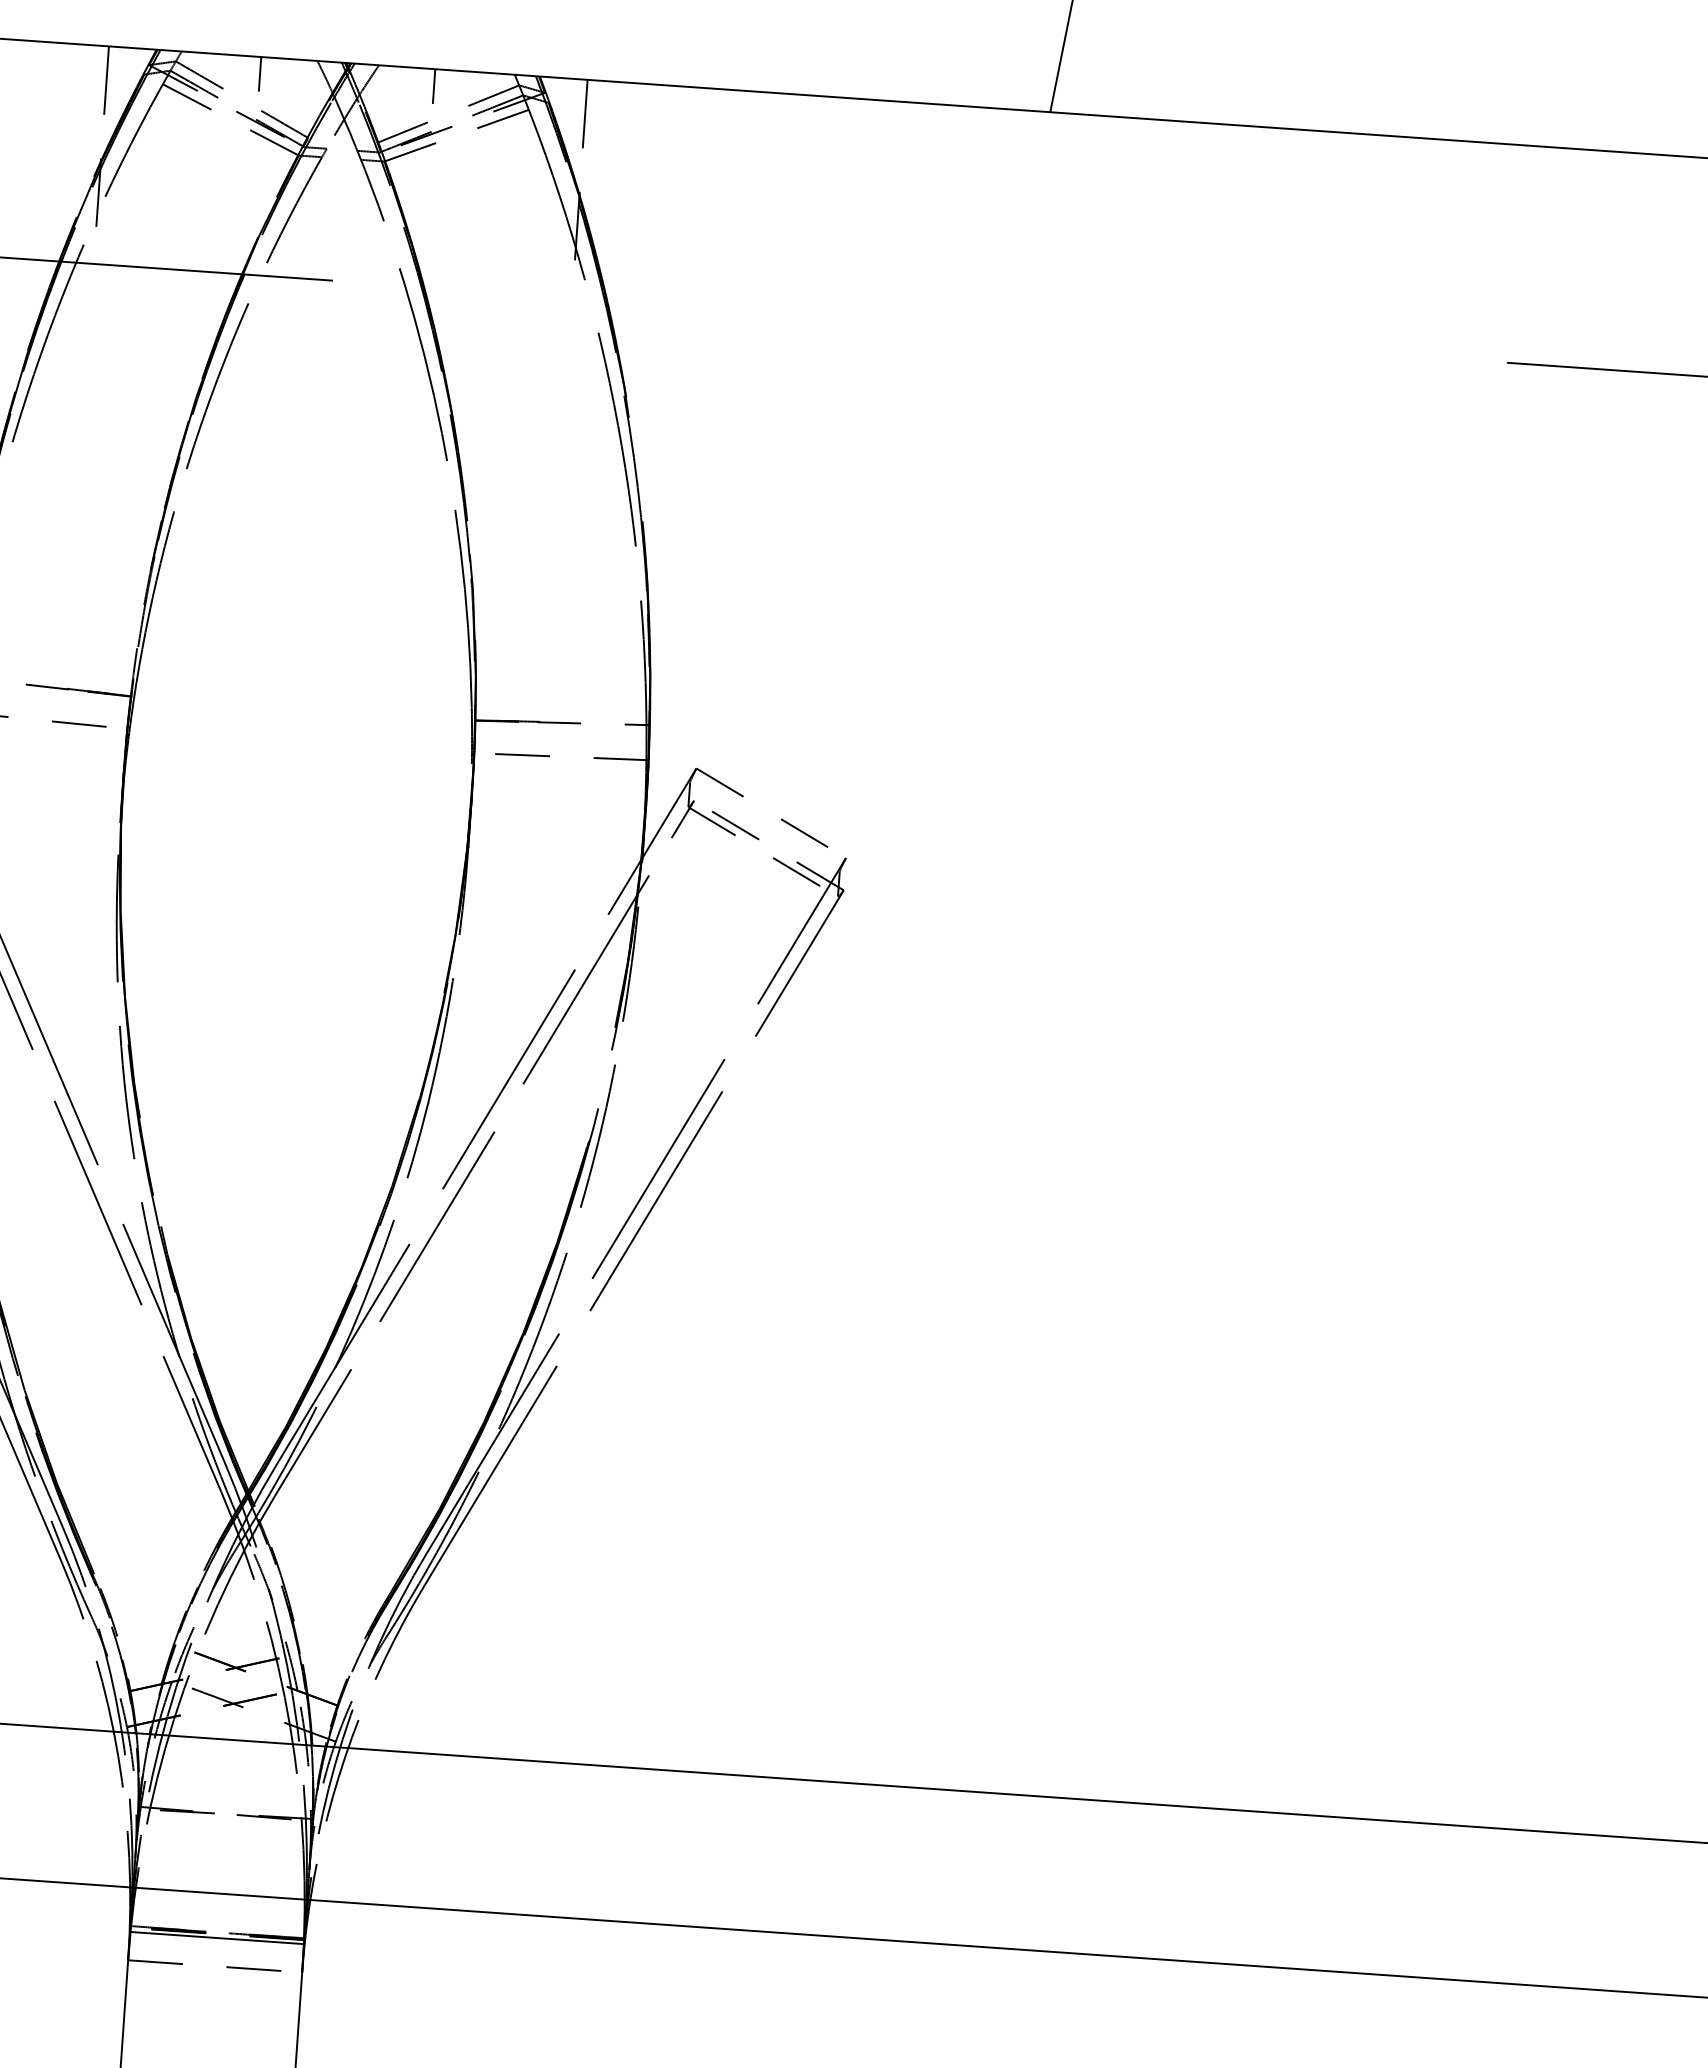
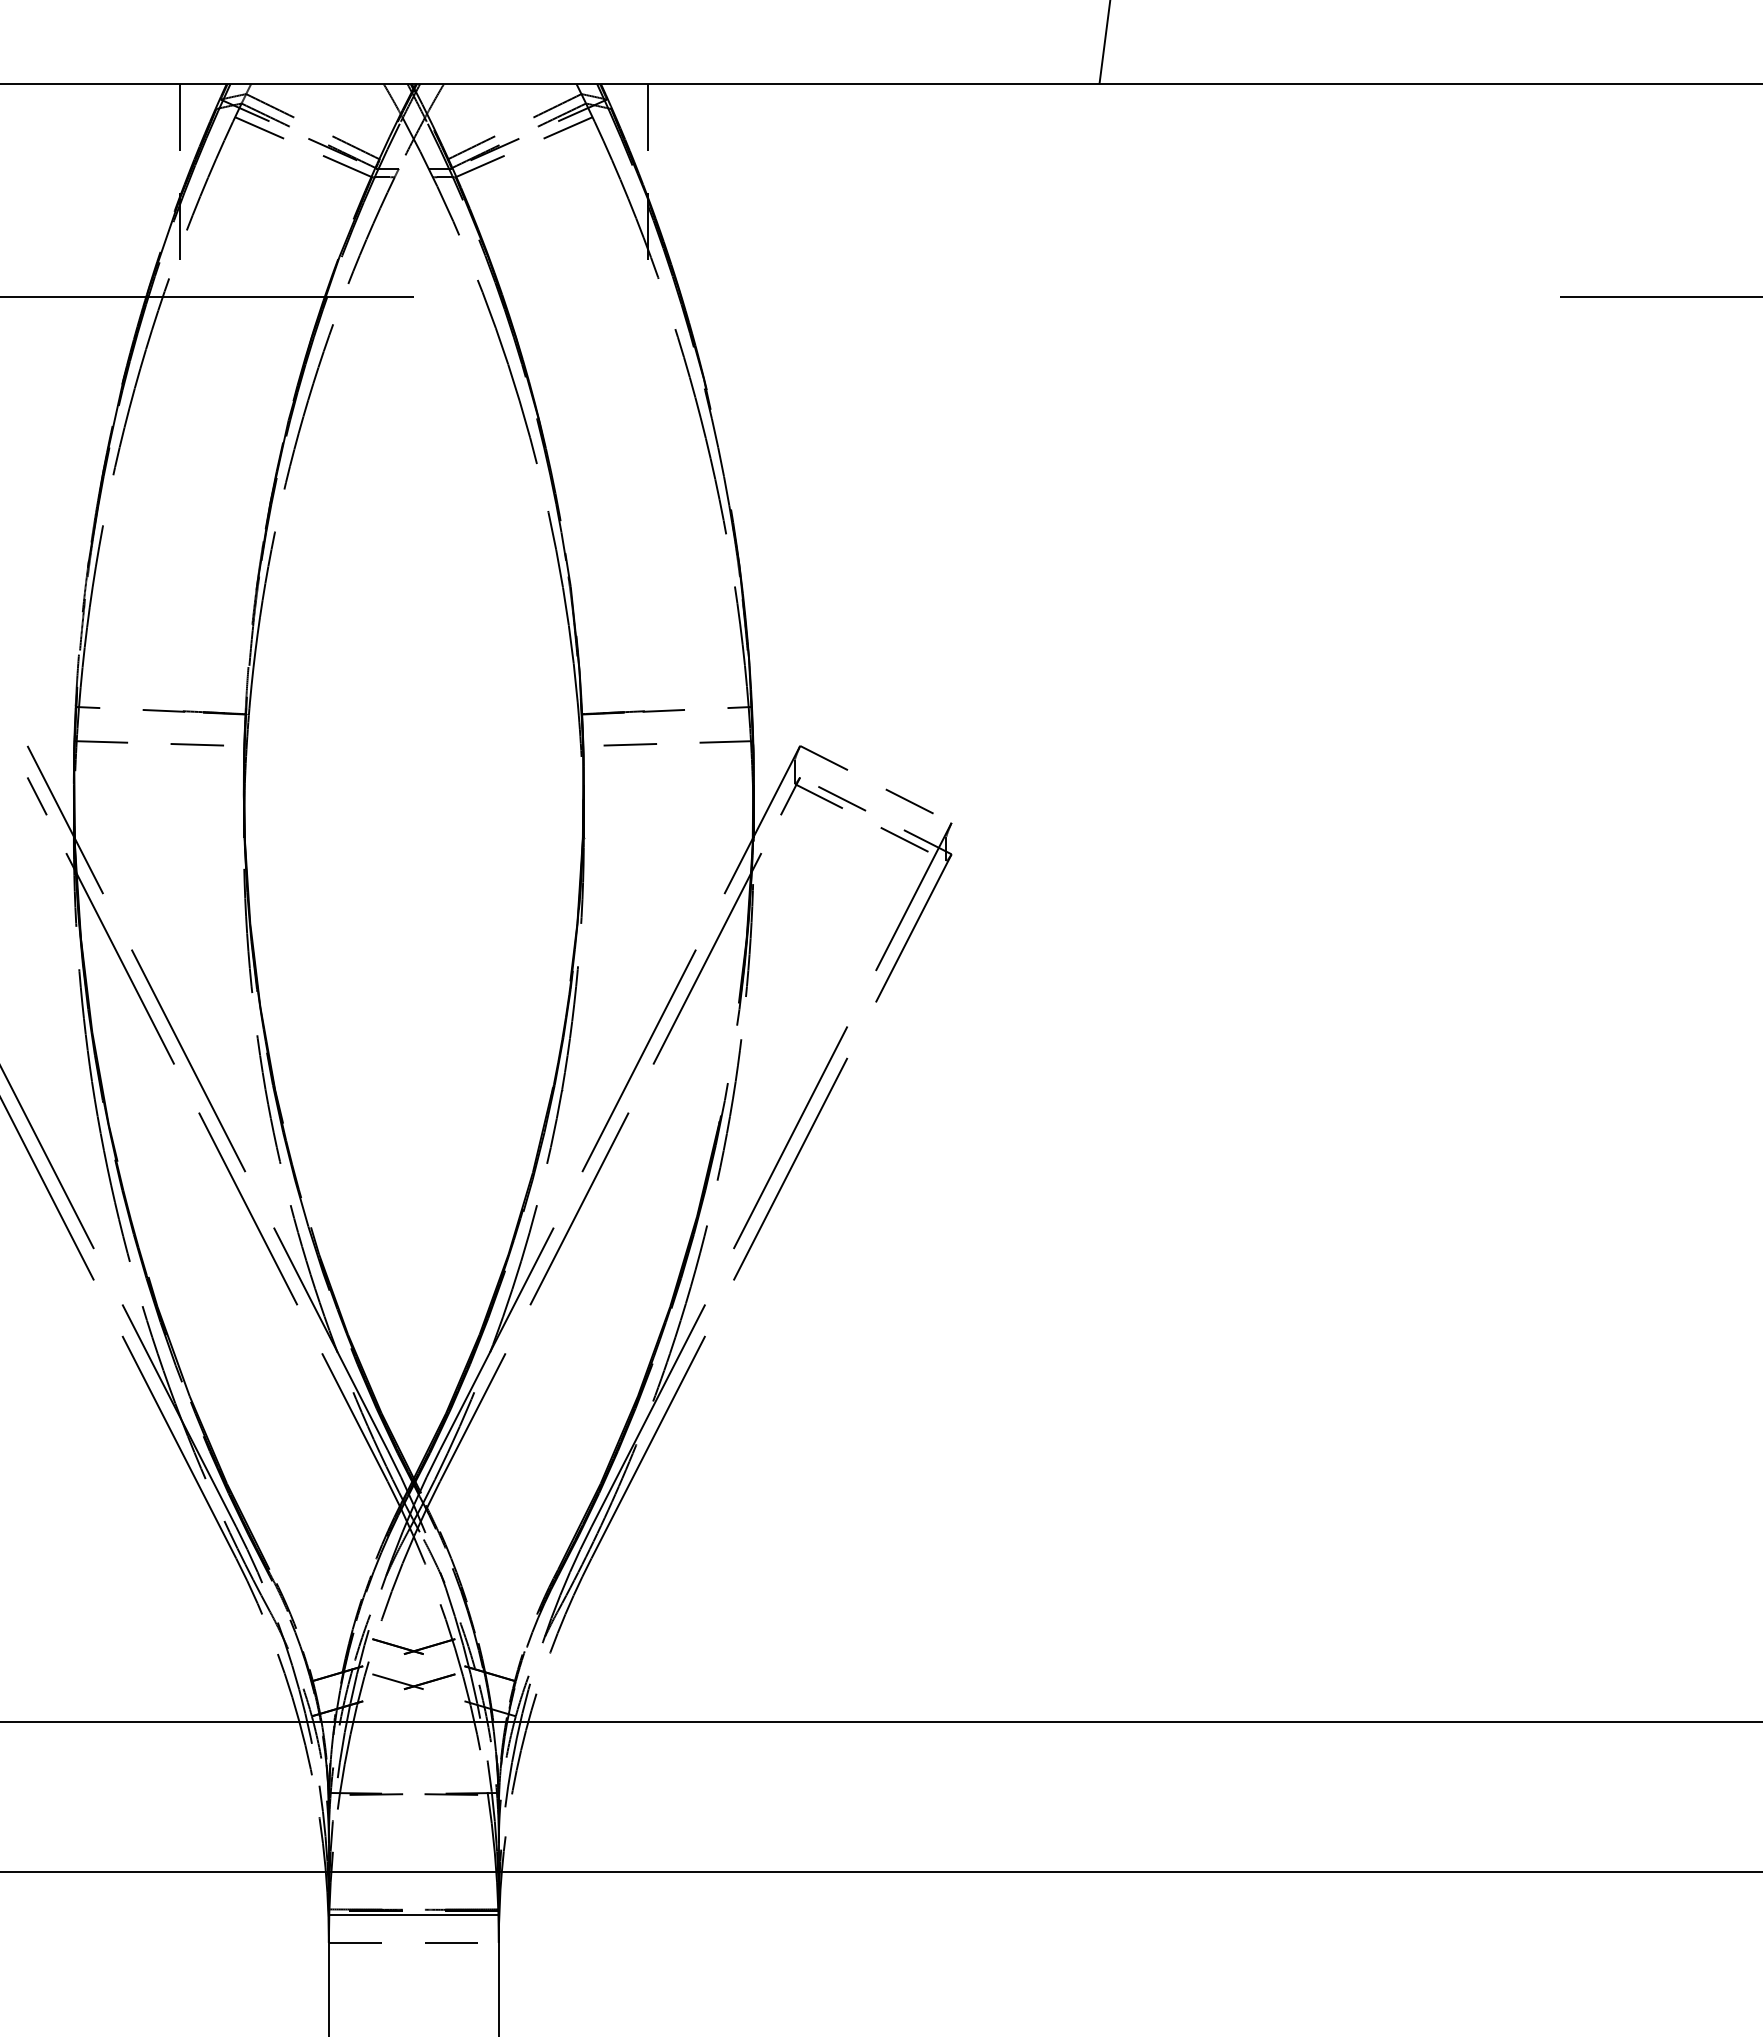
line: (259, 73) -> (328, 100), removed
line: (433, 87) -> (498, 101), removed

